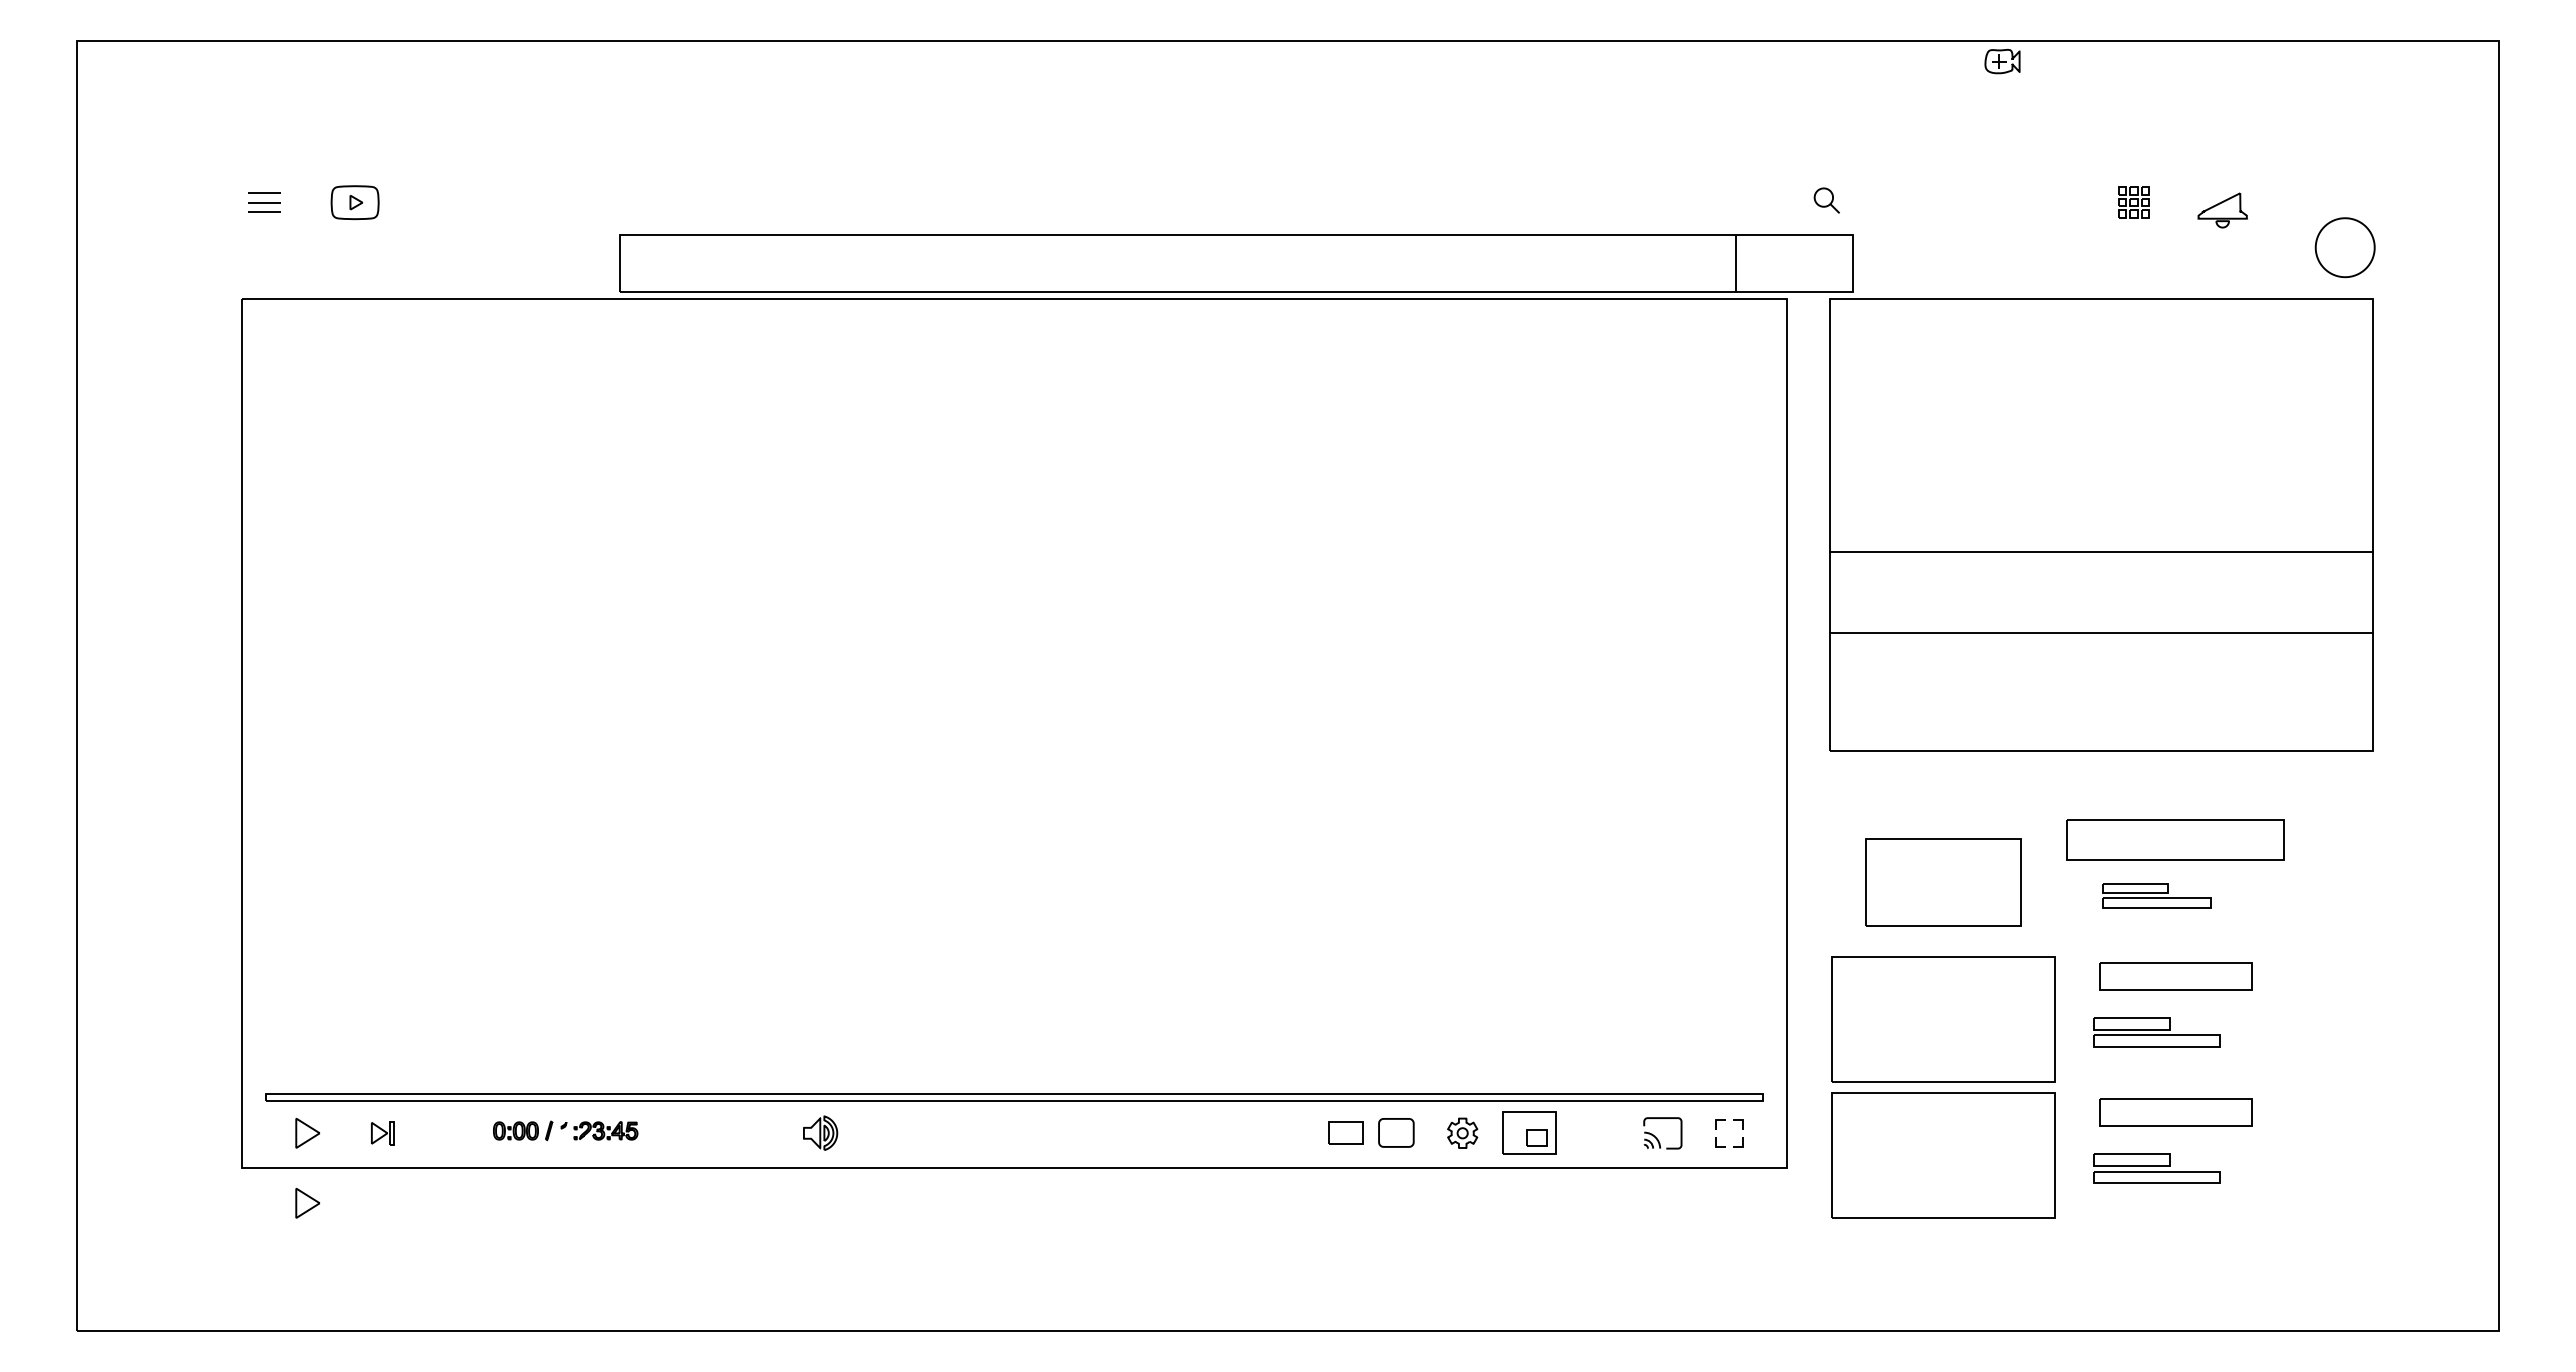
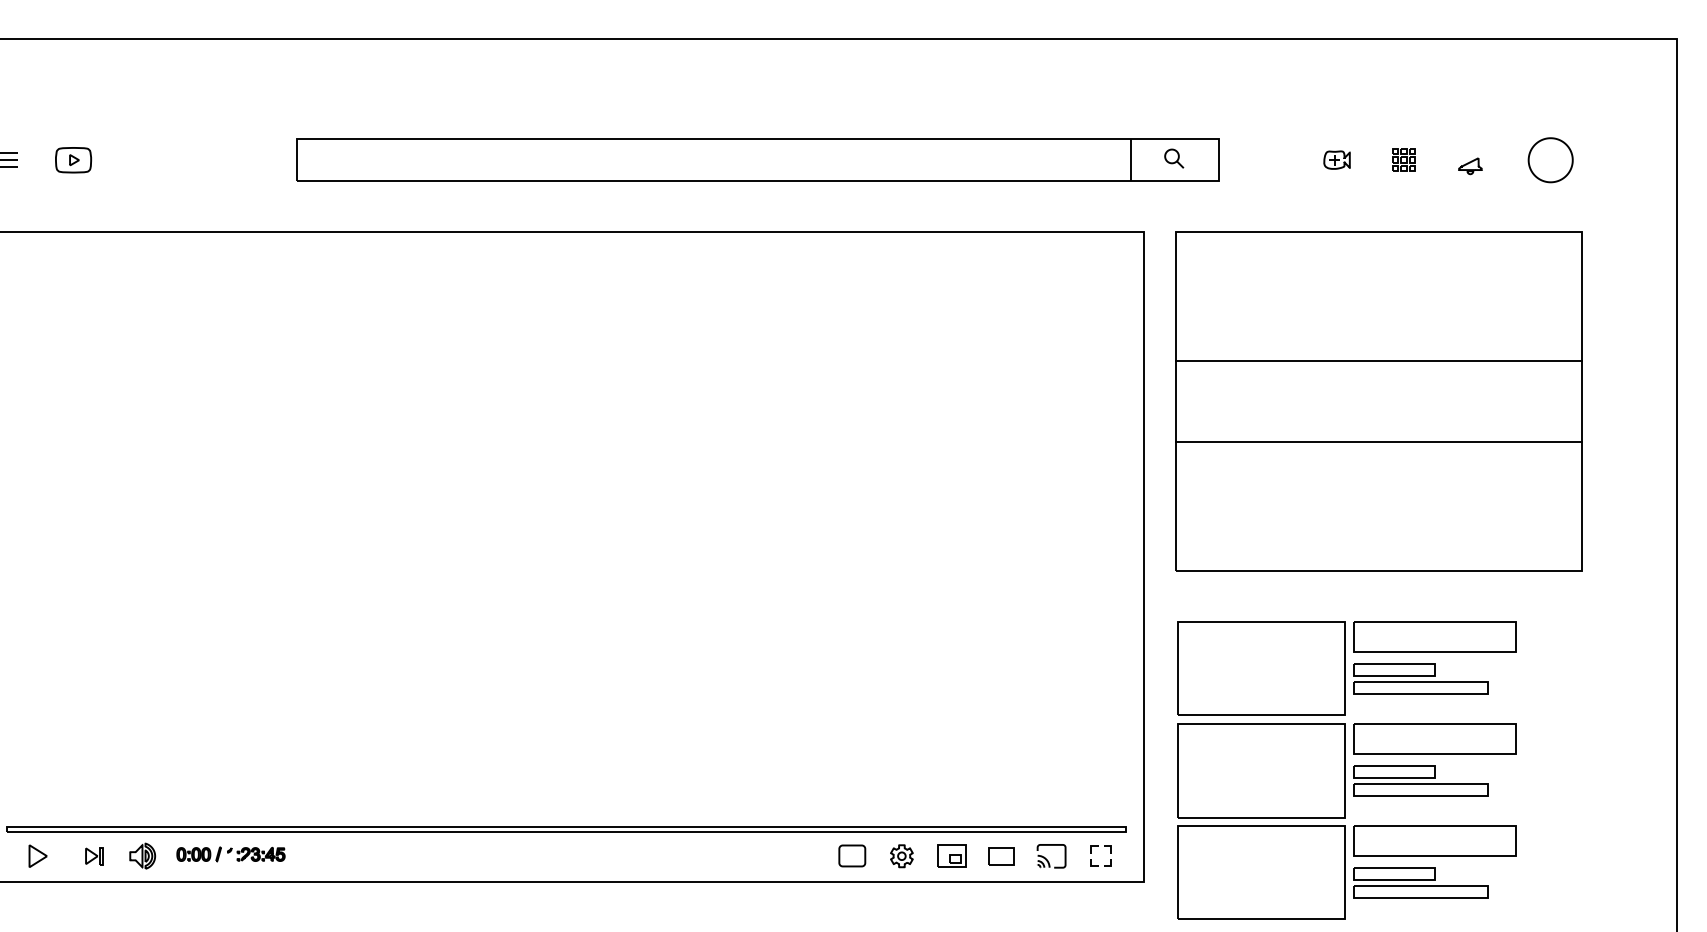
part: (2002, 61) -> (1337, 160), moved
part: (2222, 210) -> (1470, 166), size x0.62
part: (2344, 247) -> (1550, 160), moved
part: (1236, 263) -> (757, 160), moved
line: (2100, 551) -> (1378, 360), moved
line: (2100, 633) -> (1378, 442), moved
part: (1943, 882) -> (1261, 668), size x1.43
part: (2156, 895) -> (1420, 678), size x1.67
part: (2175, 976) -> (1435, 738), size x1.43
part: (2156, 1032) -> (1420, 780), size x1.43
part: (2175, 1112) -> (1435, 840), size x1.43
part: (820, 1132) -> (142, 855), moved
part: (1345, 1132) -> (1001, 855), moved
part: (1529, 1132) -> (951, 855), size x0.71
part: (2156, 1168) -> (1420, 882), size x1.43
part: (307, 1203) -> (37, 908), removed

